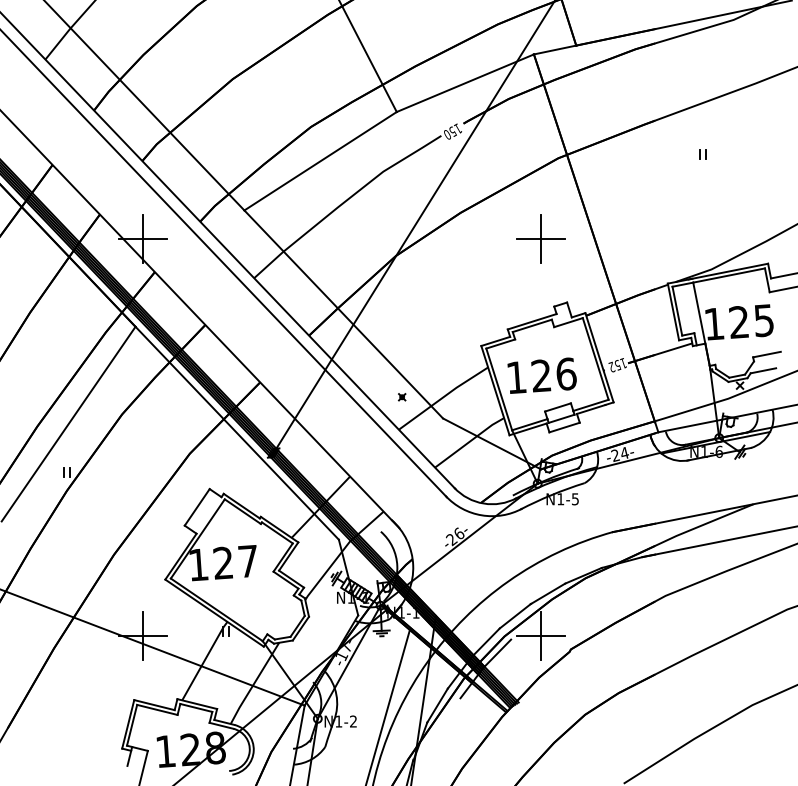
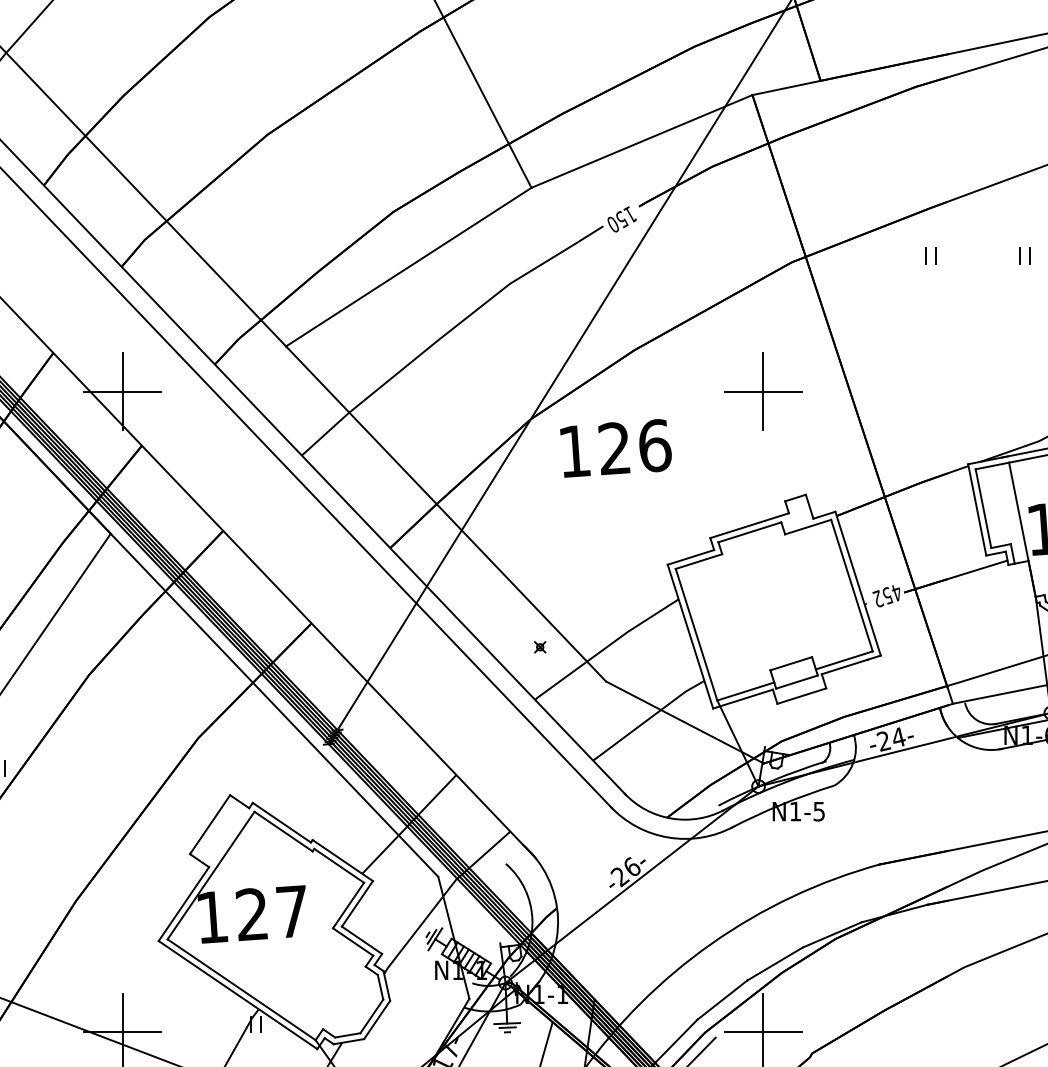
part: (644, 154) -> (930, 256), added
text: (623, 363) -> (896, 592), 152 -> 452
text: (541, 375) -> (614, 447), moved

